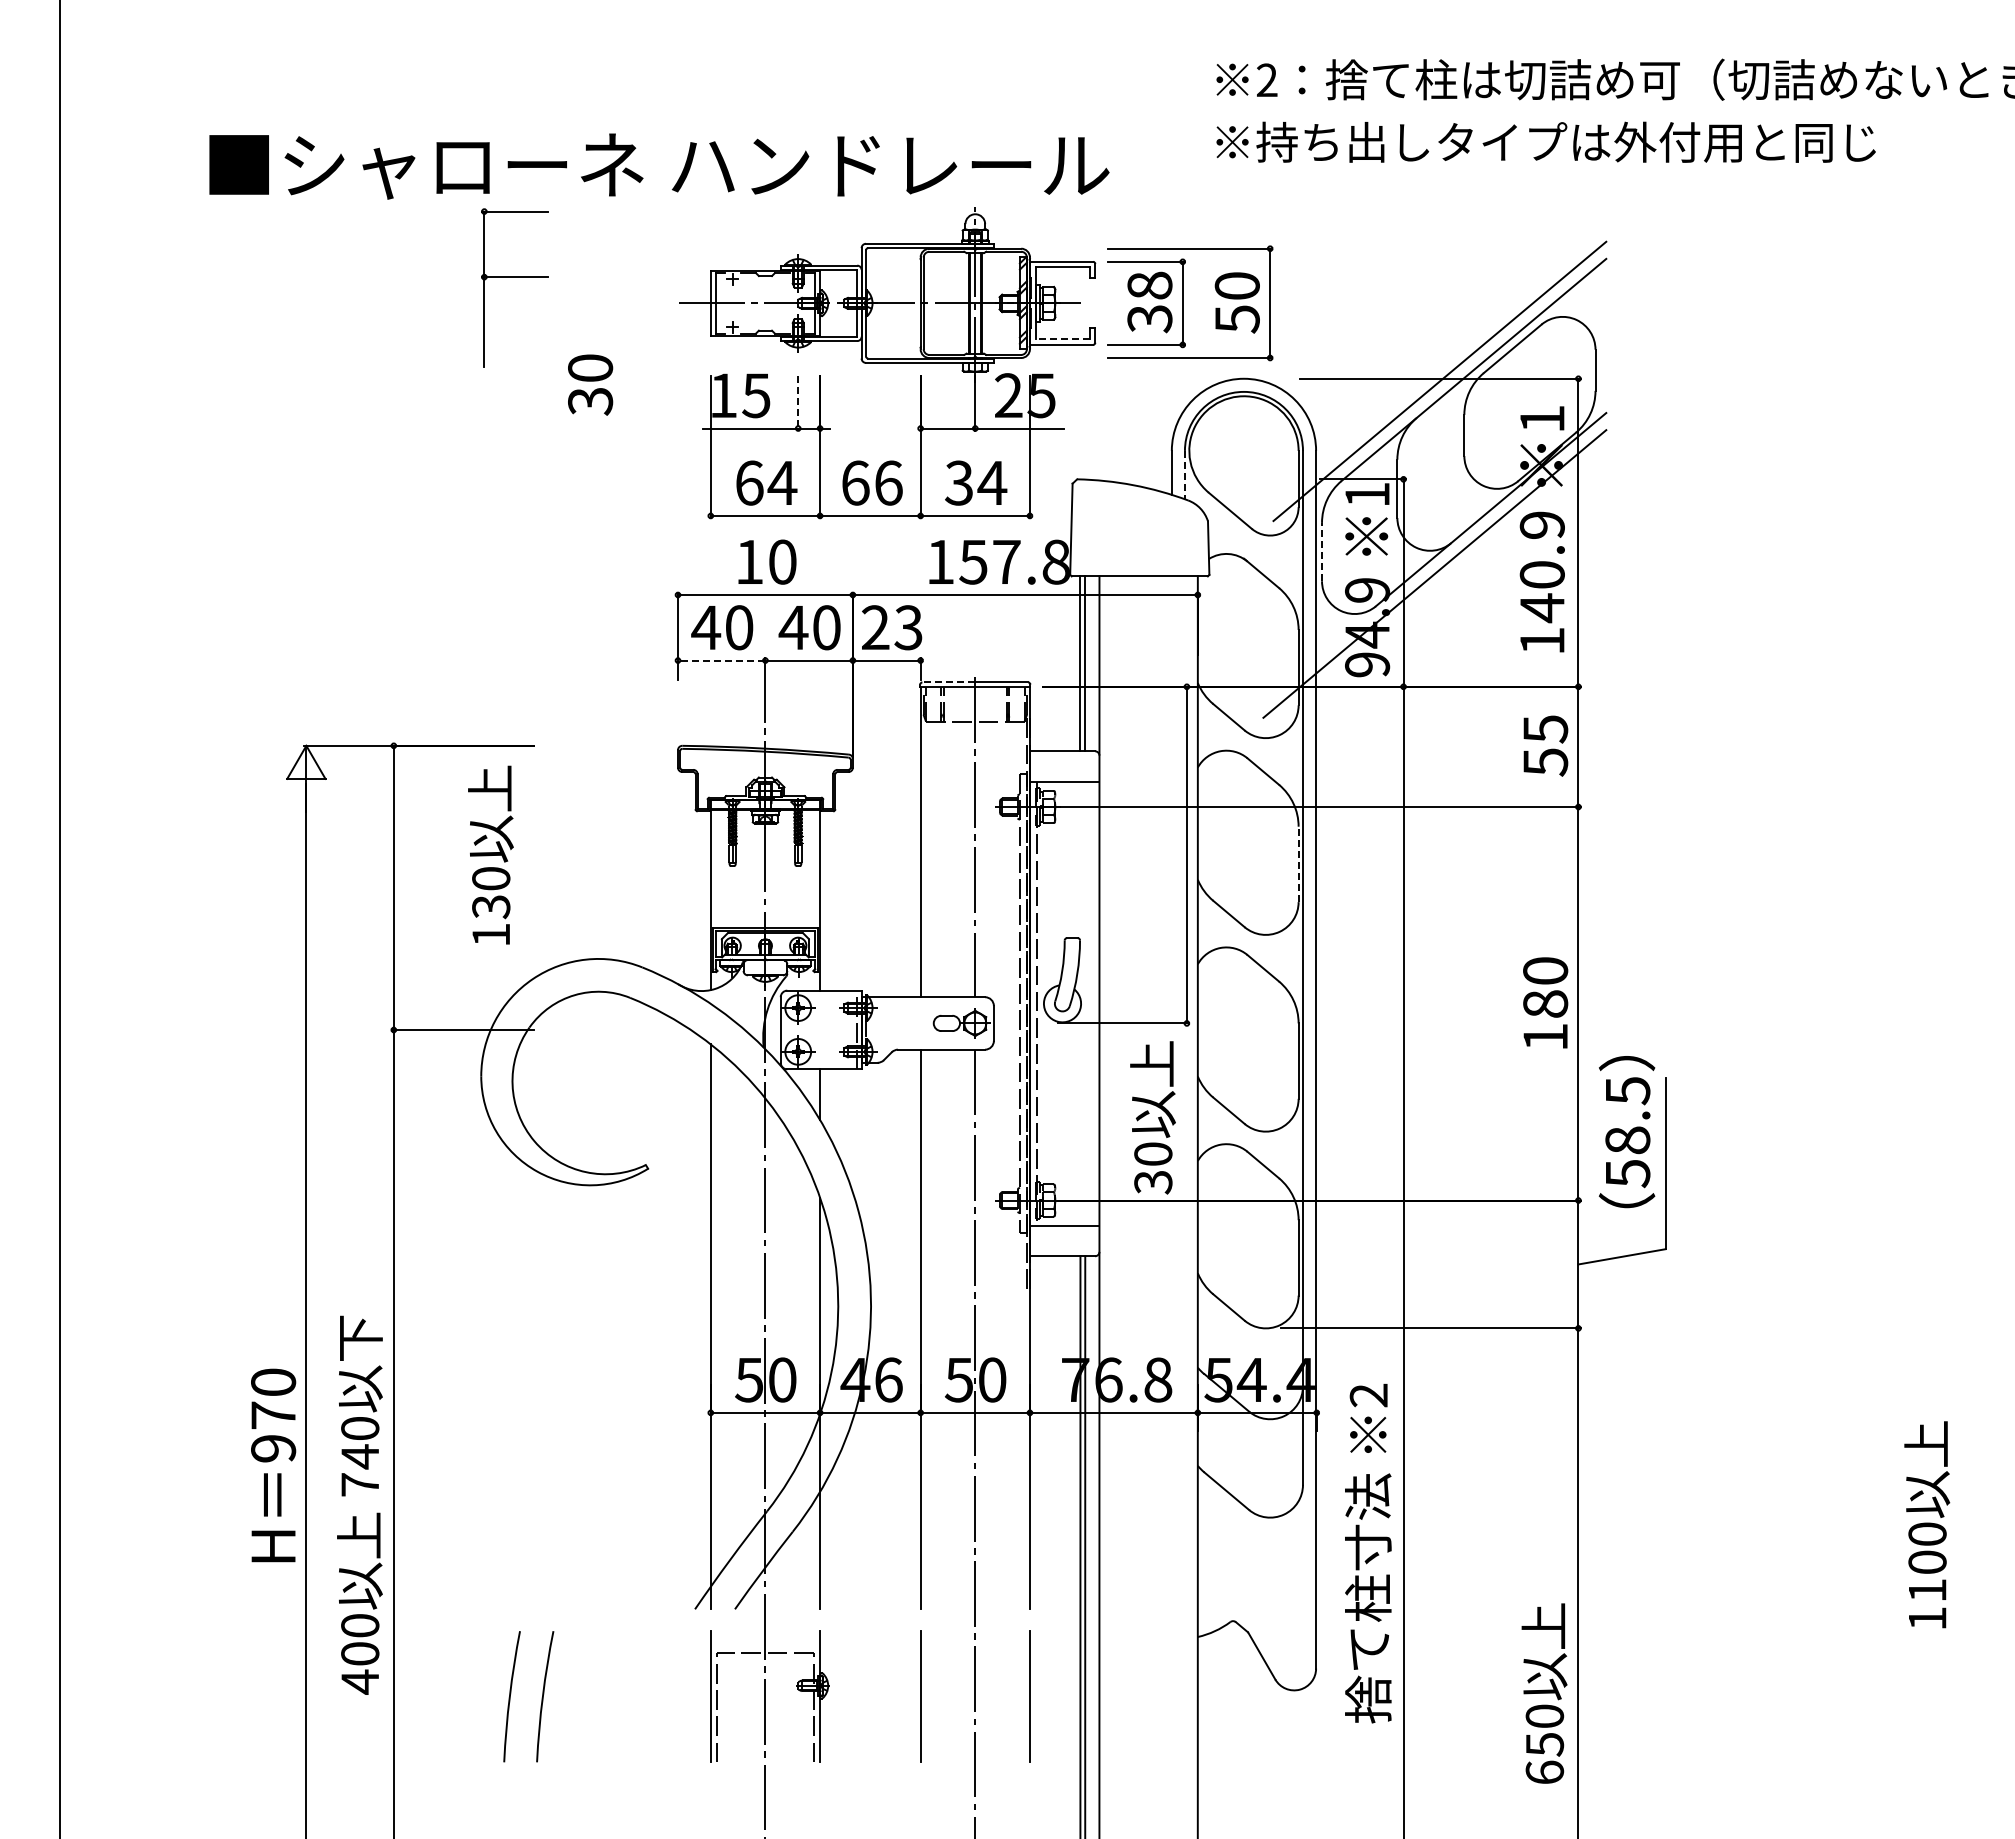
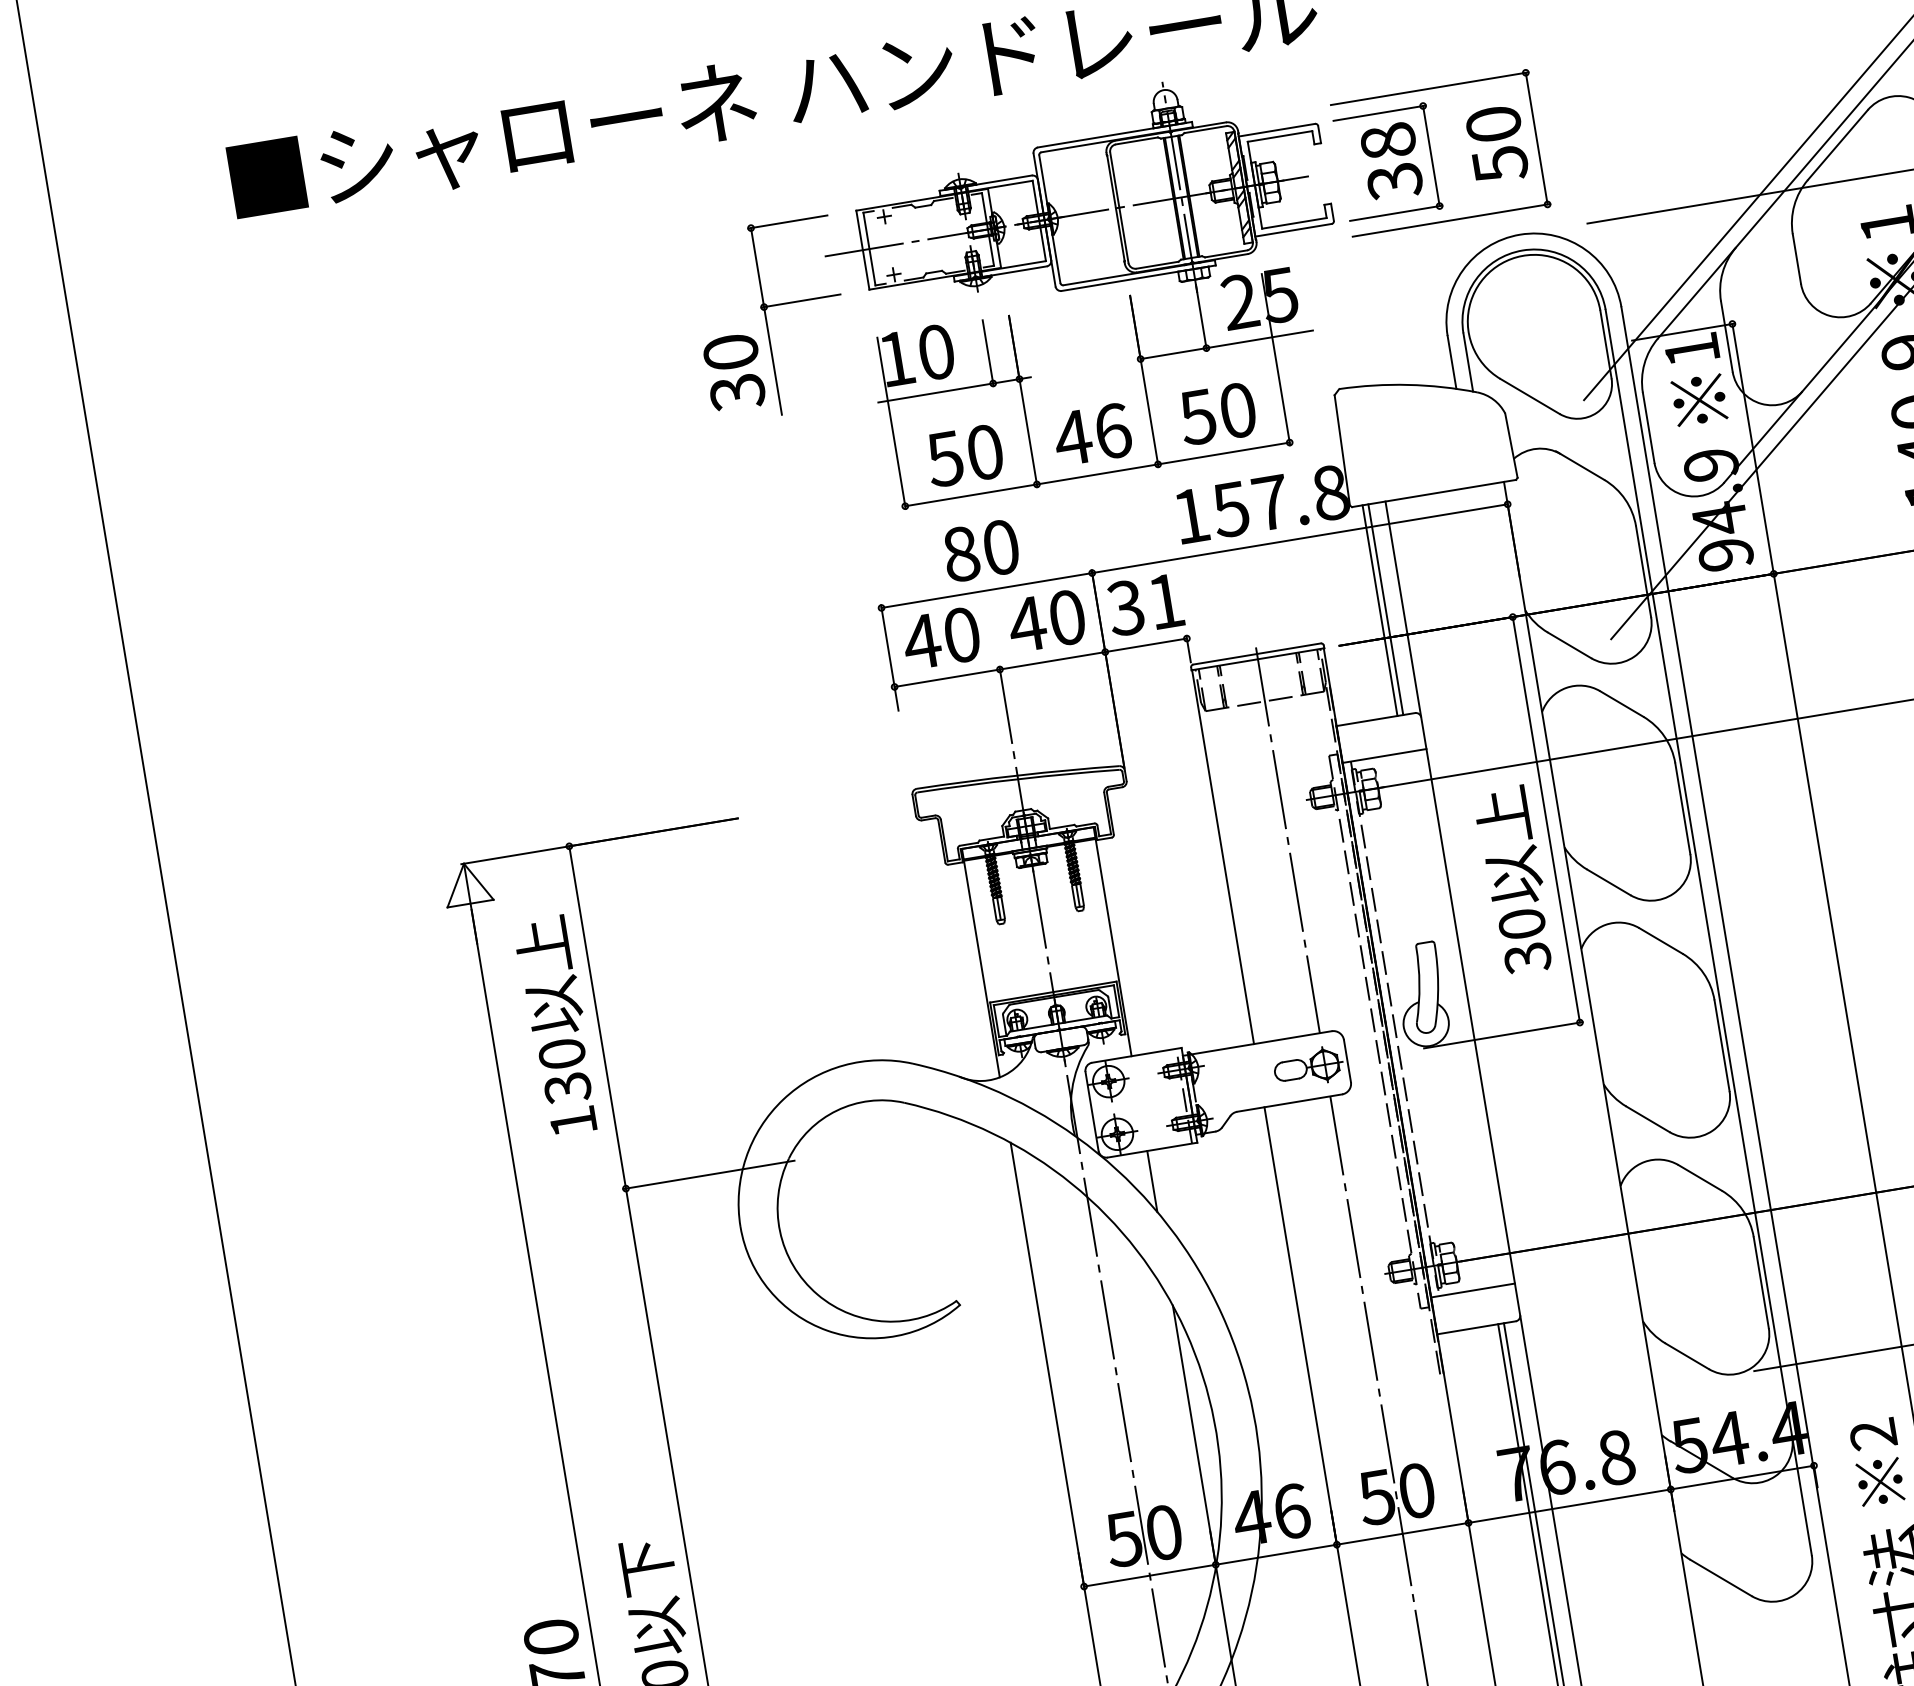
part: (514, 277) -> (800, 301), moved
line: (1063, 339) -> (1294, 223), dashed -> solid
text: (756, 395) -> (936, 352), 15 -> 10
line: (798, 403) -> (988, 353), dashed -> solid
line: (1184, 475) -> (1467, 363), dashed -> solid
text: (766, 482) -> (965, 454), 64 -> 50
text: (855, 482) -> (1072, 437), 66 -> 46
text: (976, 482) -> (1218, 412), 34 -> 50
line: (1322, 551) -> (1649, 427), dashed -> solid
text: (749, 561) -> (960, 553), 10 -> 80
text: (891, 627) -> (1145, 604), 23 -> 31
line: (721, 660) -> (946, 678), dashed -> solid
line: (948, 682) -> (1224, 659), dashed -> solid
text: (490, 854) -> (556, 1025), moved
line: (1298, 864) -> (1682, 808), dashed -> solid
text: (1152, 1117) -> (1513, 880), moved

